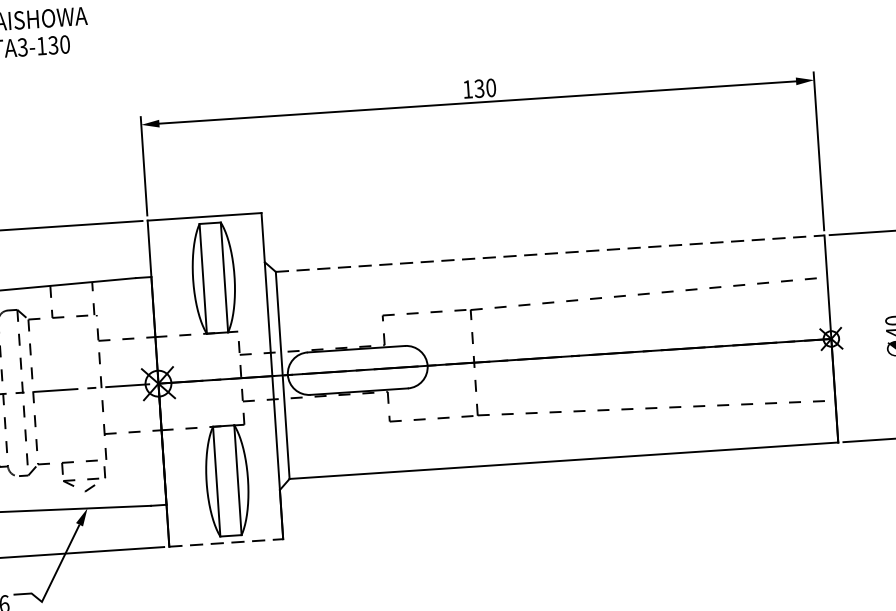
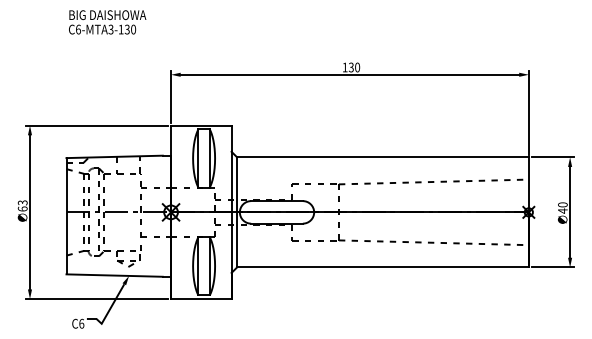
line: (549, 254) -> (382, 157), dashed -> solid
line: (226, 543) -> (201, 299), dashed -> solid

